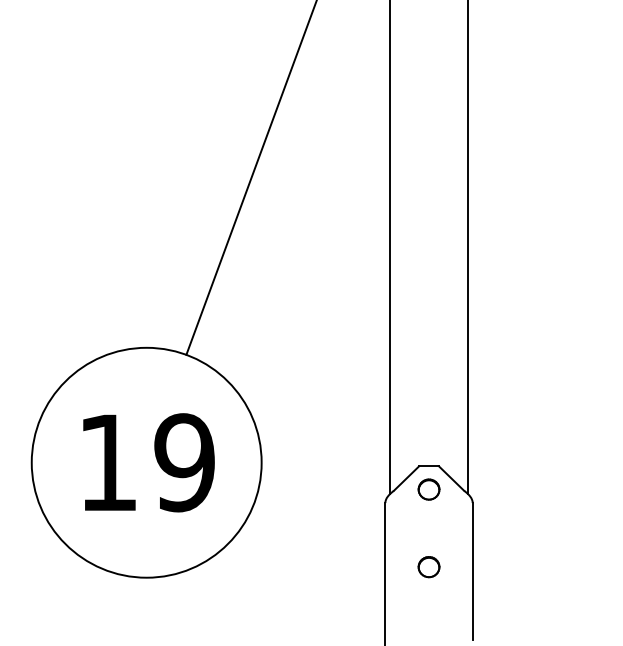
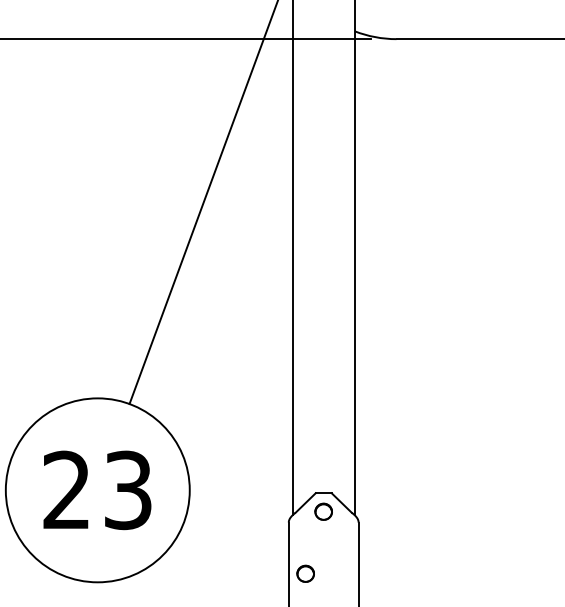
text: (146, 461) -> (97, 489), 19 -> 23
part: (428, 566) -> (305, 573), moved

